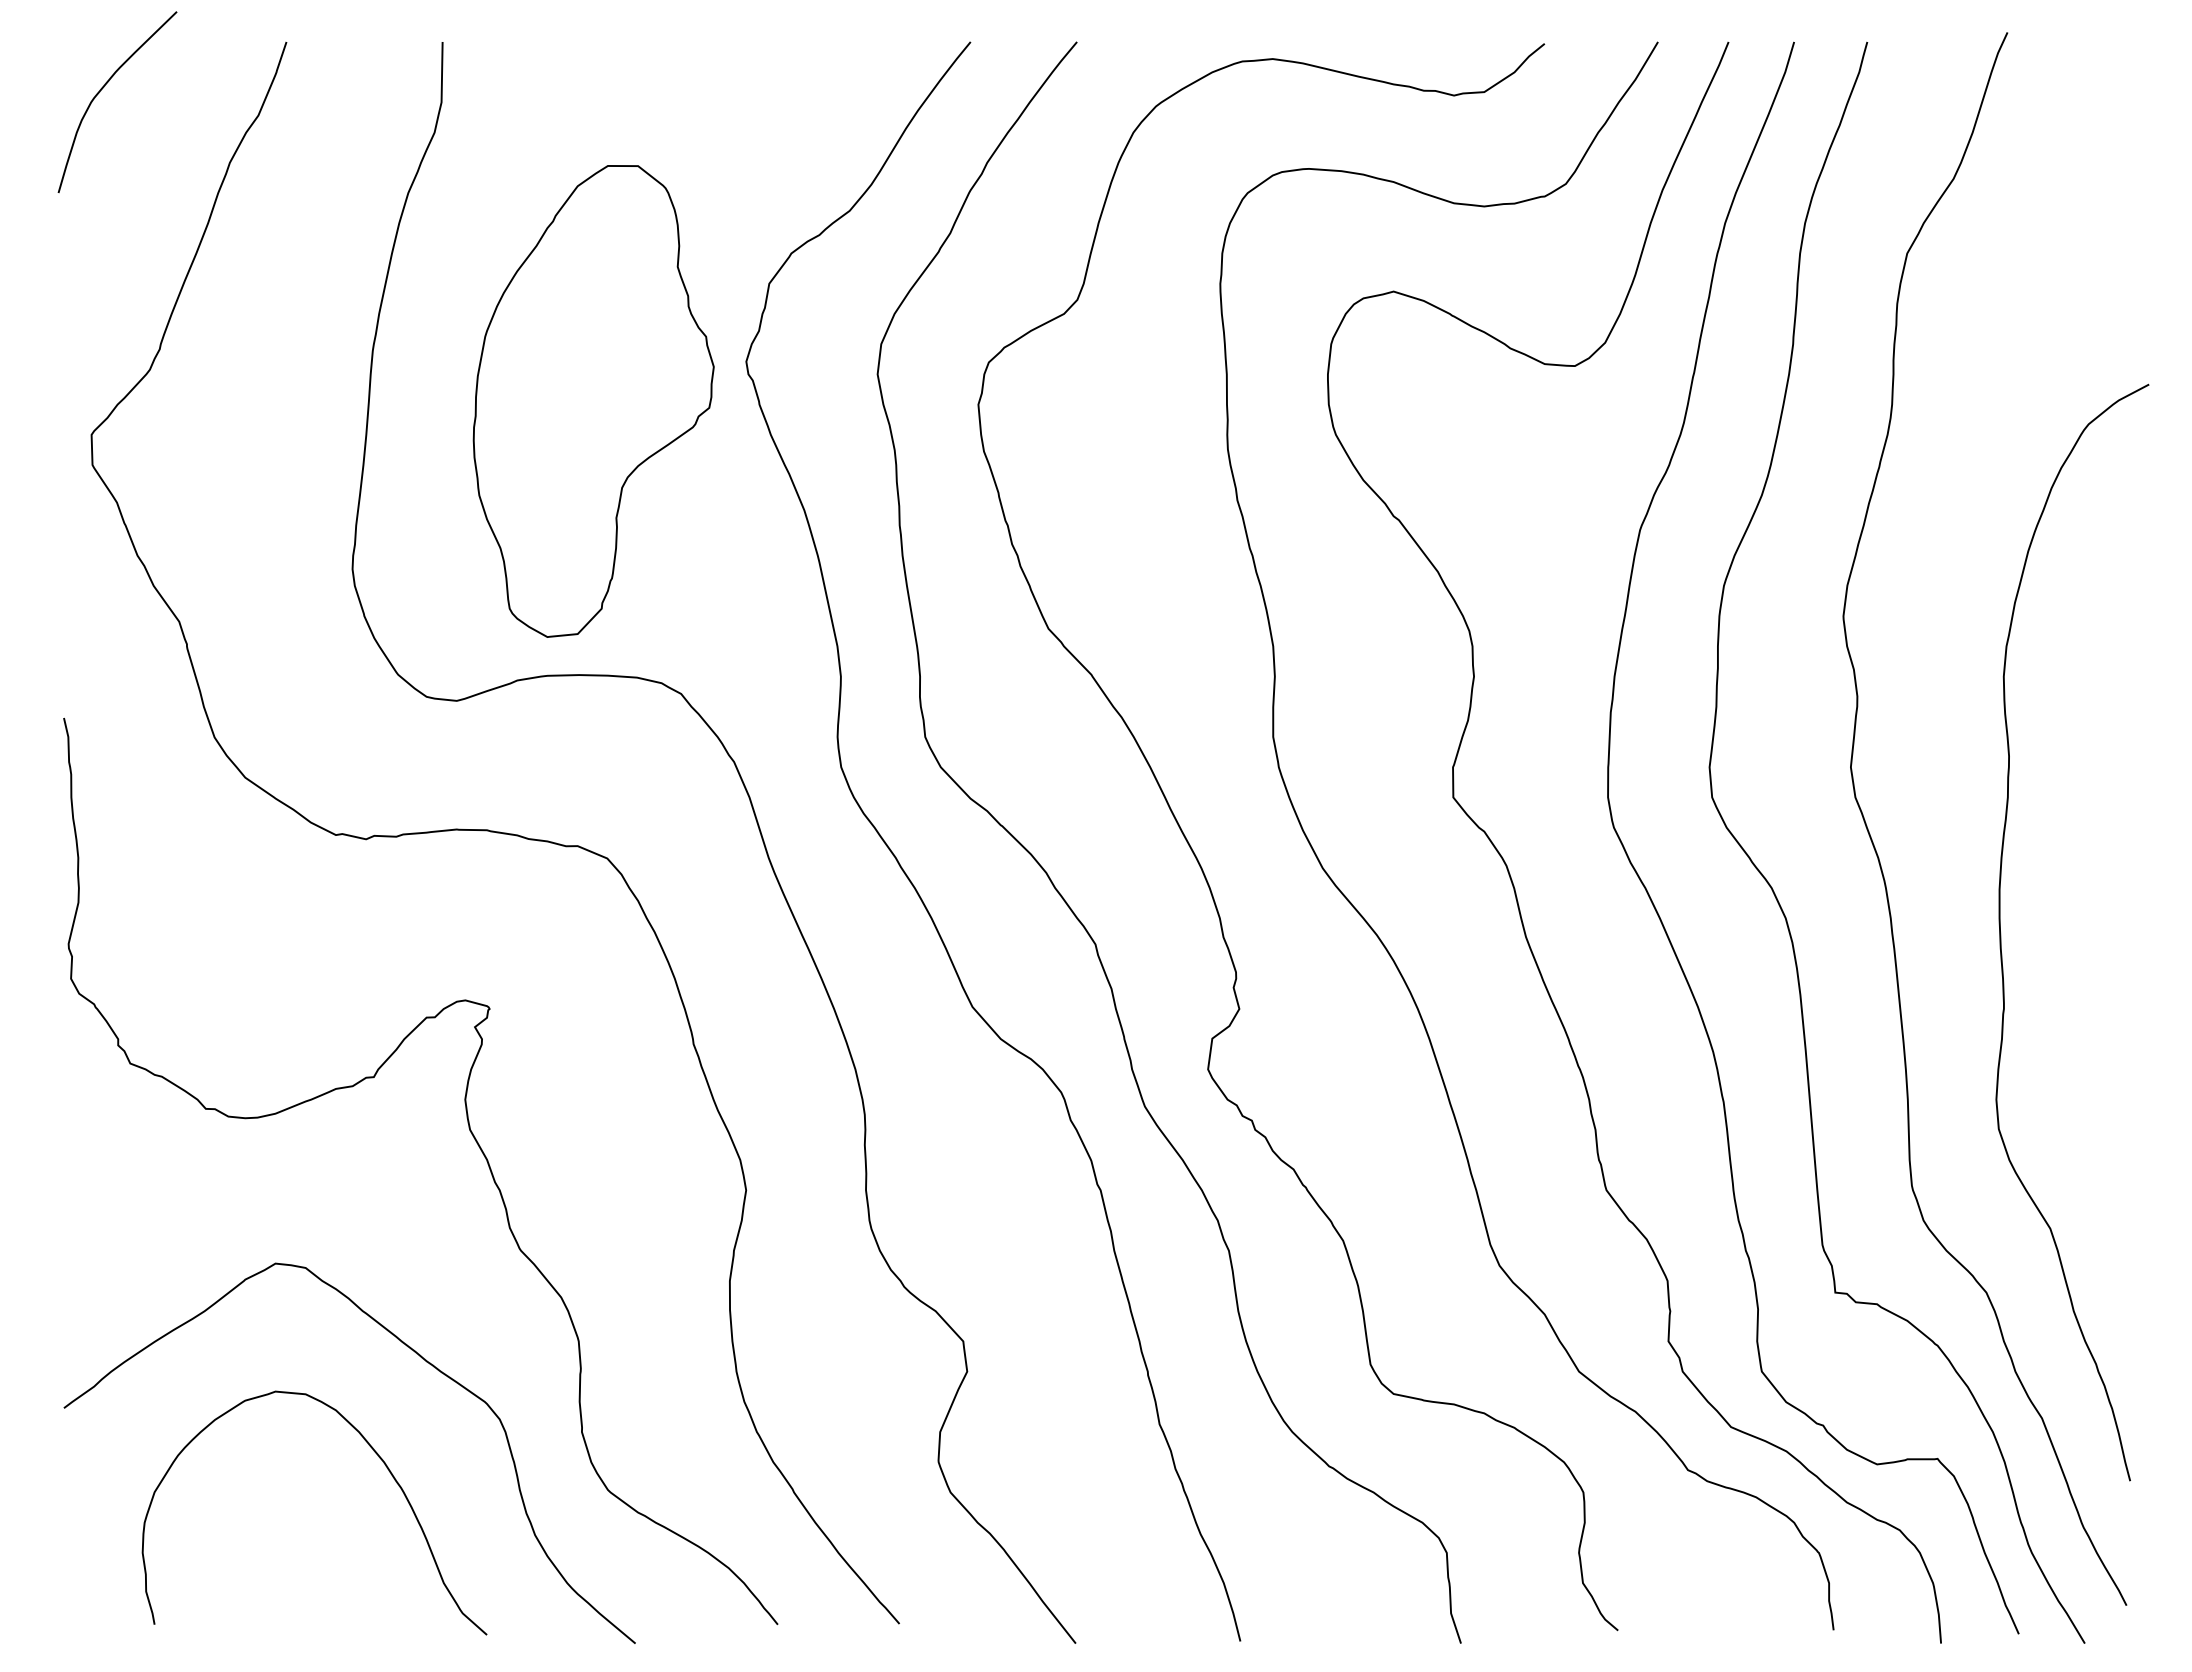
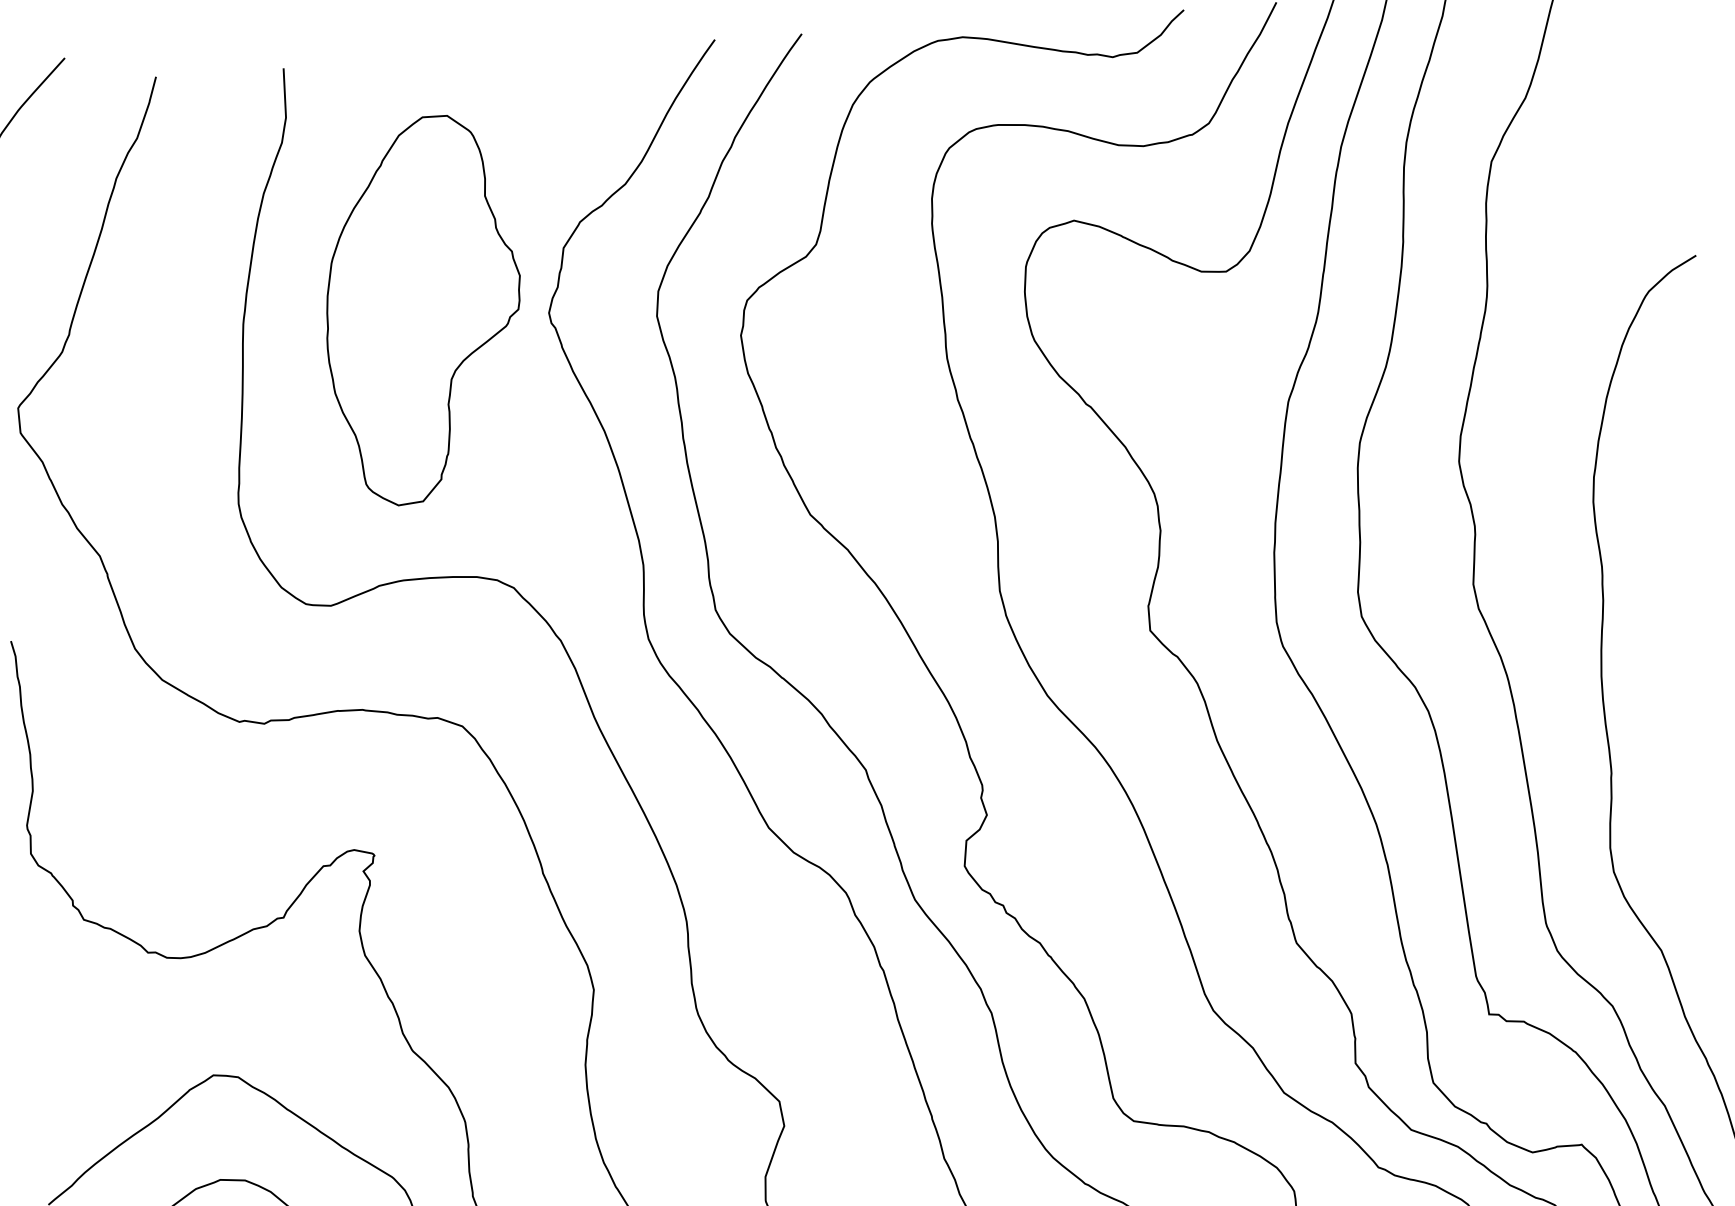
part: (593, 401) -> (423, 310), moved

